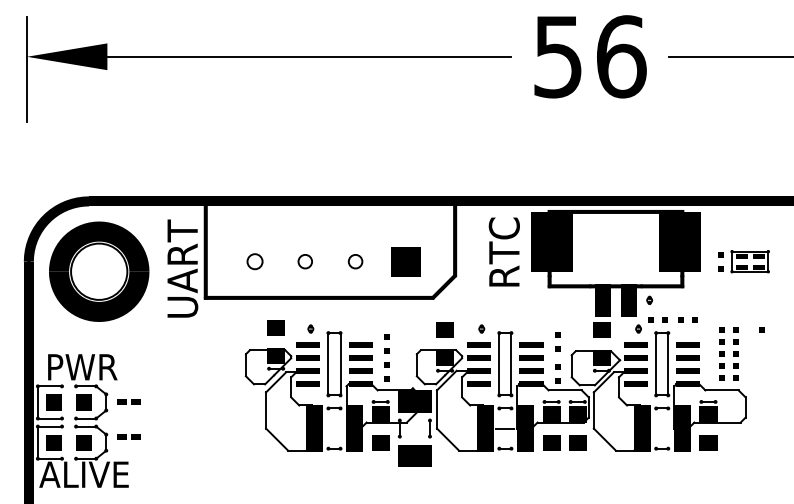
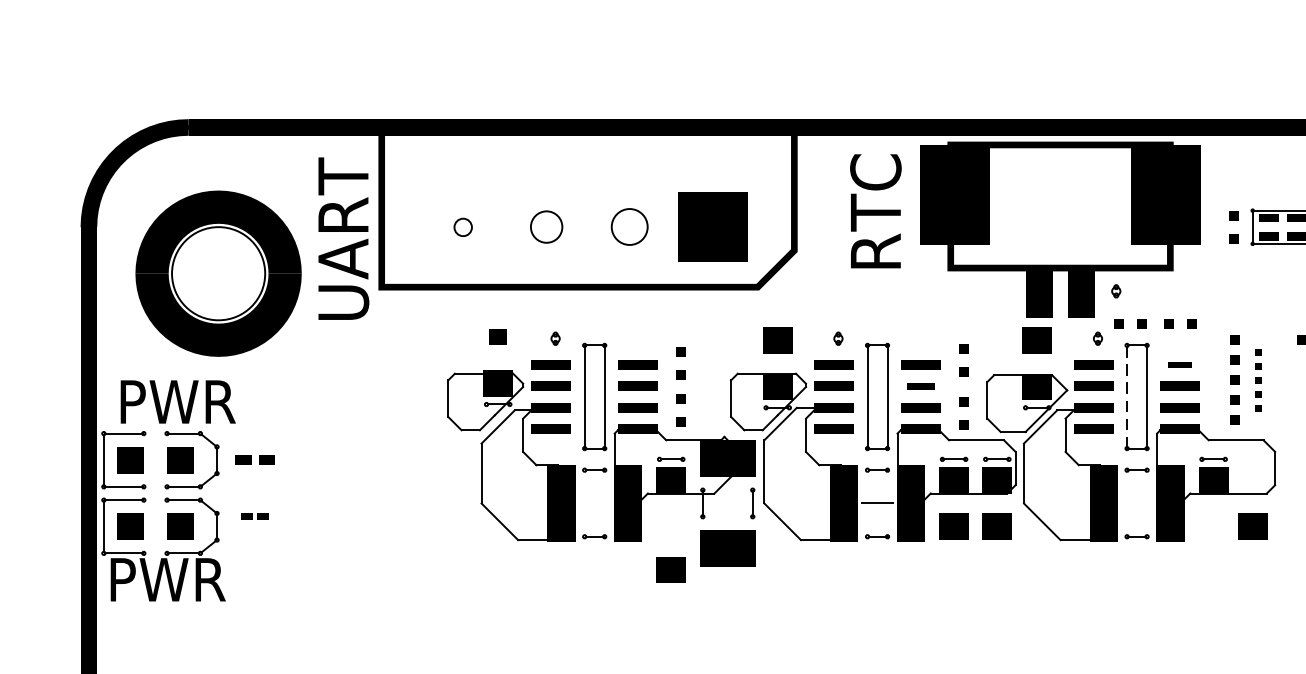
part: (254, 261) -> (462, 226), size x0.7
part: (304, 261) -> (545, 226), size x1.4
part: (355, 261) -> (629, 226), size x1.6
part: (405, 261) -> (712, 226), size x1.4
part: (99, 271) -> (219, 273), moved
part: (275, 327) -> (497, 336), size x0.6
part: (687, 344) -> (1178, 364), size x0.6
part: (735, 353) -> (1258, 379), size x0.7
part: (531, 357) -> (920, 385), size x0.7
line: (656, 363) -> (1127, 395), solid -> dashed
part: (128, 436) -> (253, 516), size x0.7
part: (380, 442) -> (670, 569), moved
part: (708, 442) -> (1253, 526), moved
text: (83, 474) -> (179, 579), ALIVE -> PWR

